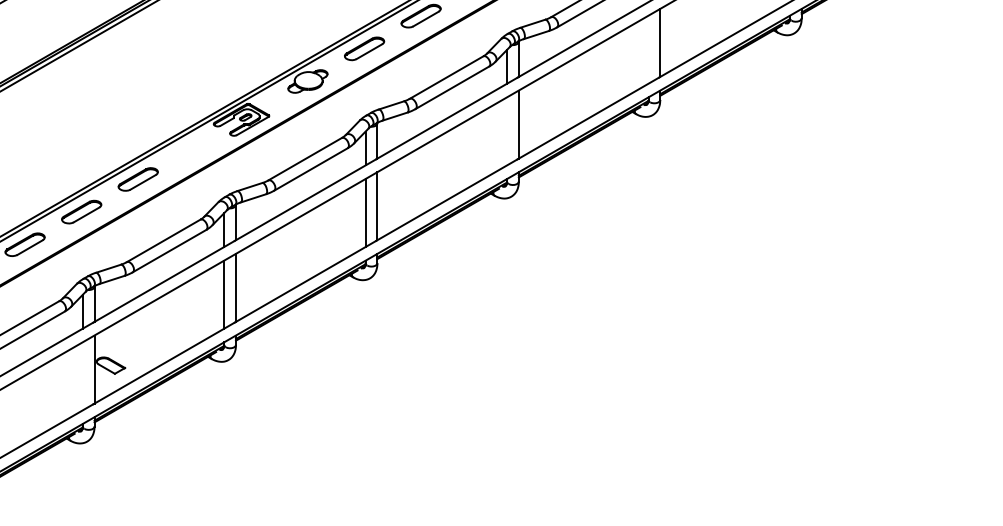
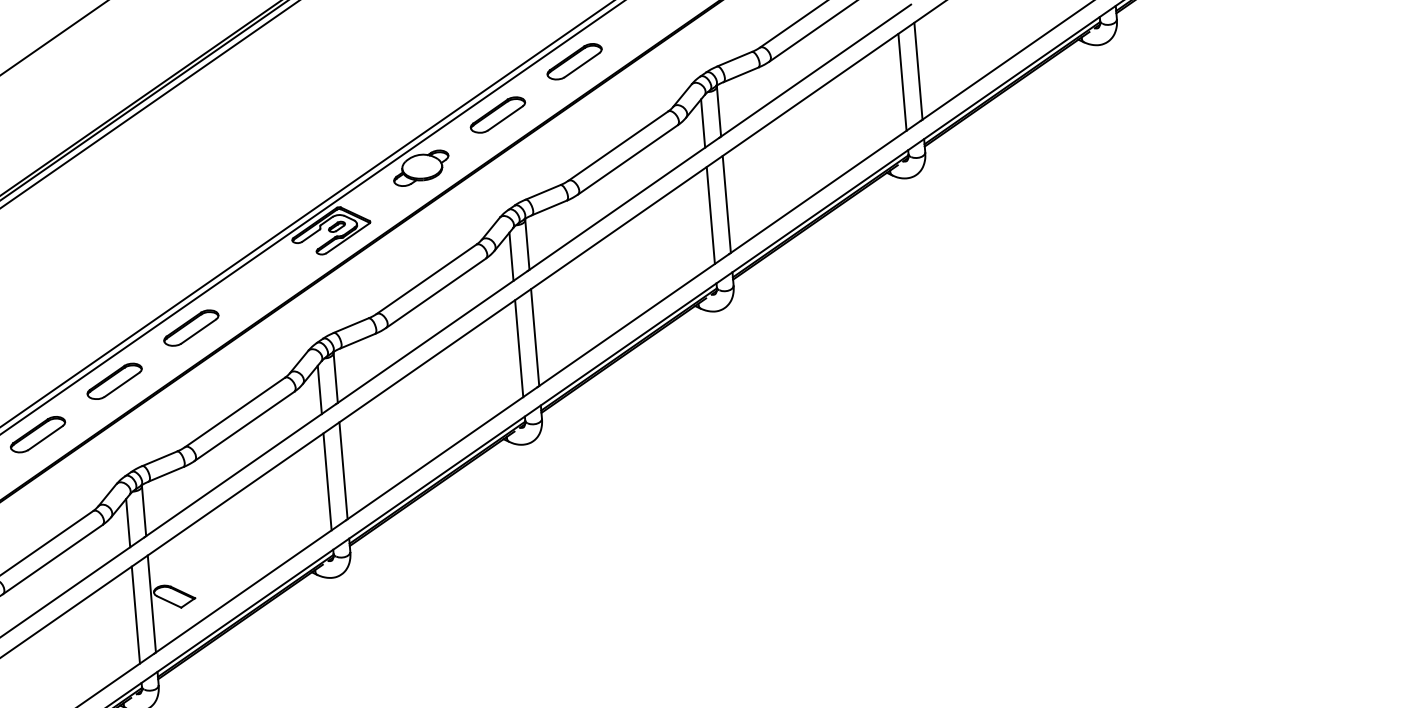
line: (648, 49) -> (902, 82), added
line: (507, 131) -> (711, 215), added
line: (82, 376) -> (135, 615), added

